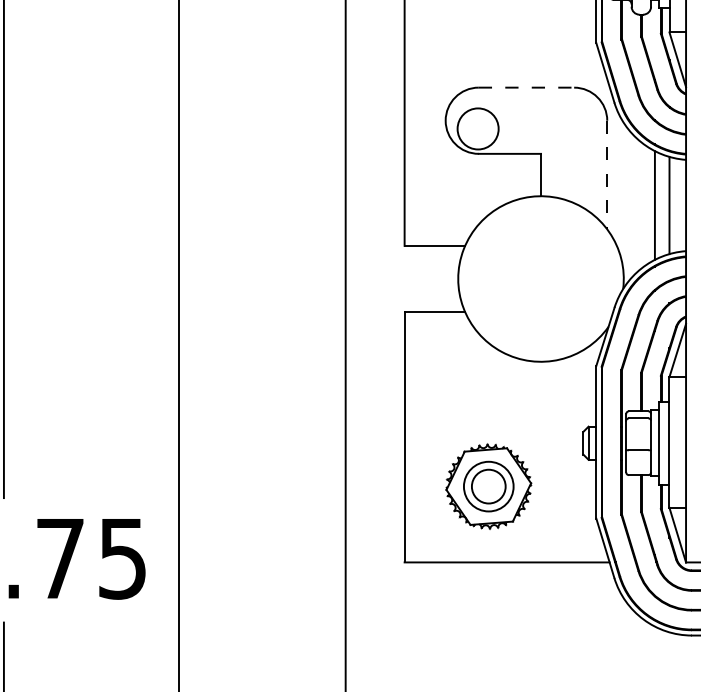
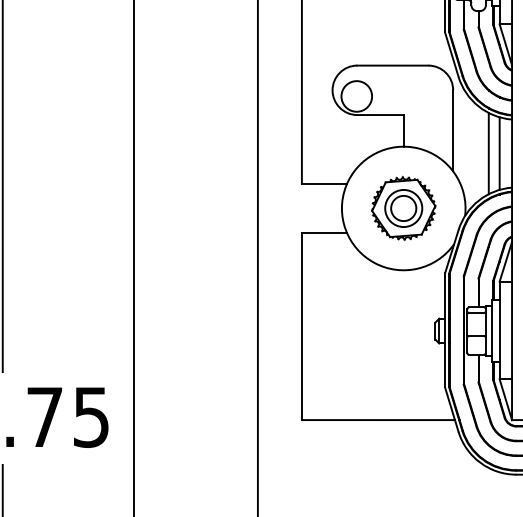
line: (525, 87) -> (392, 65), dashed -> solid
line: (607, 174) -> (453, 130), dashed -> solid
part: (488, 486) -> (403, 208), moved

